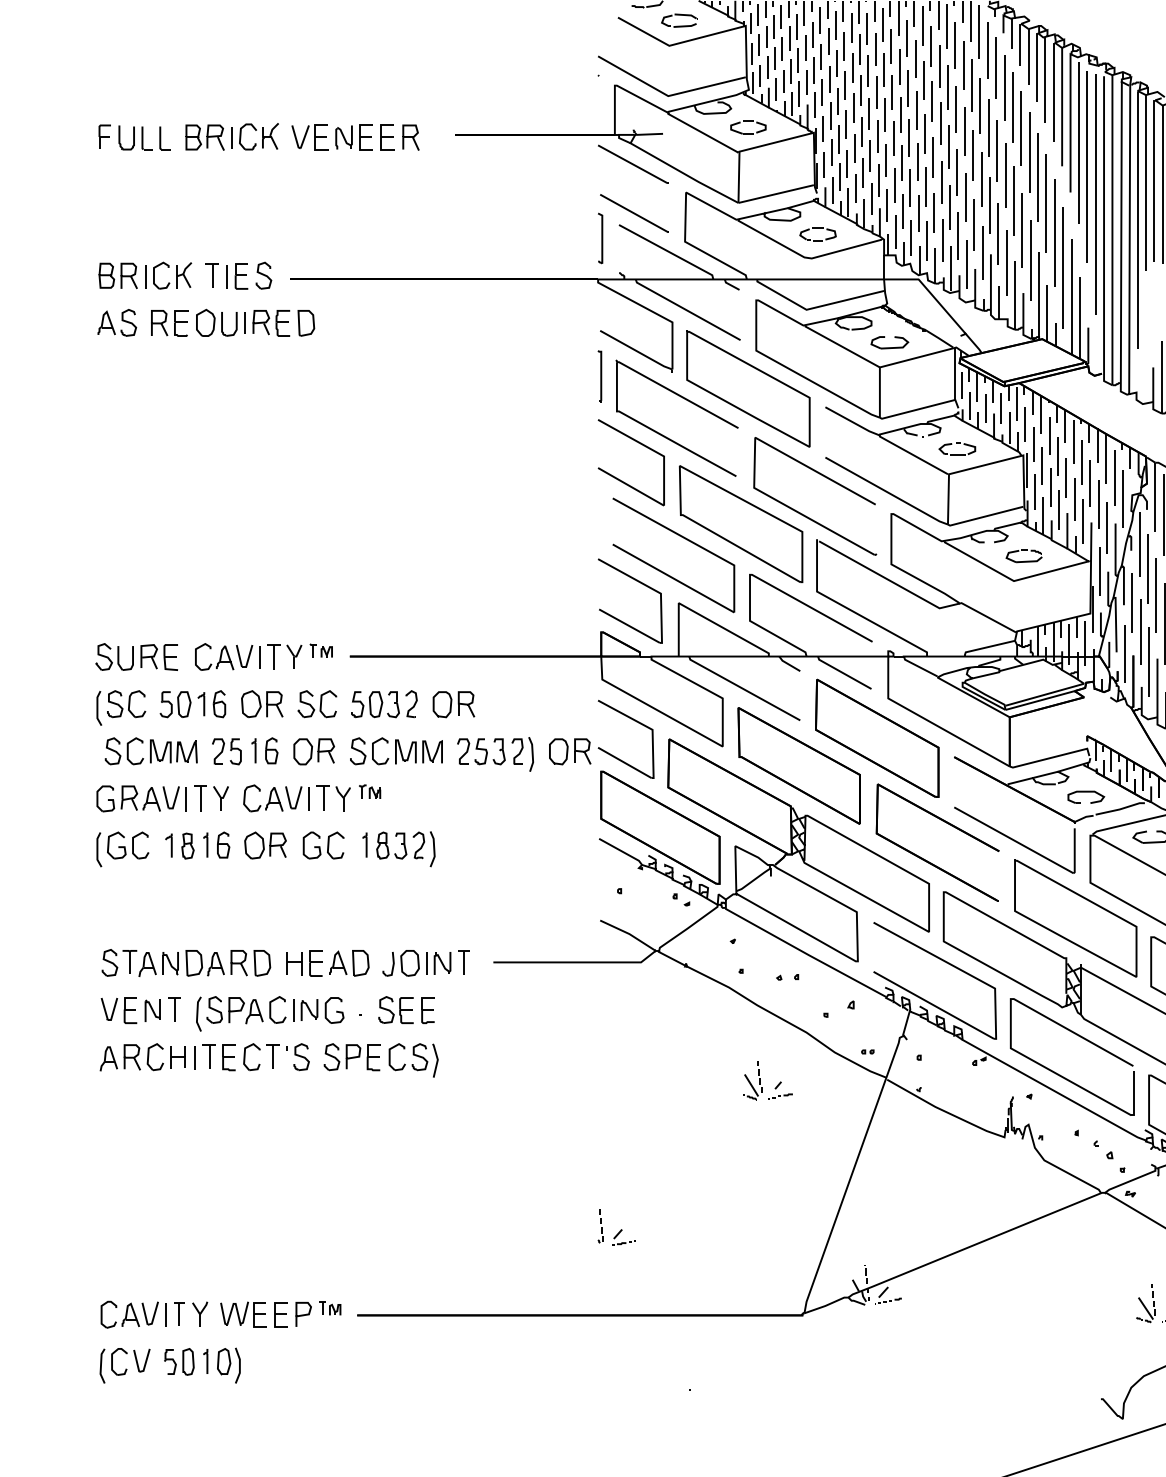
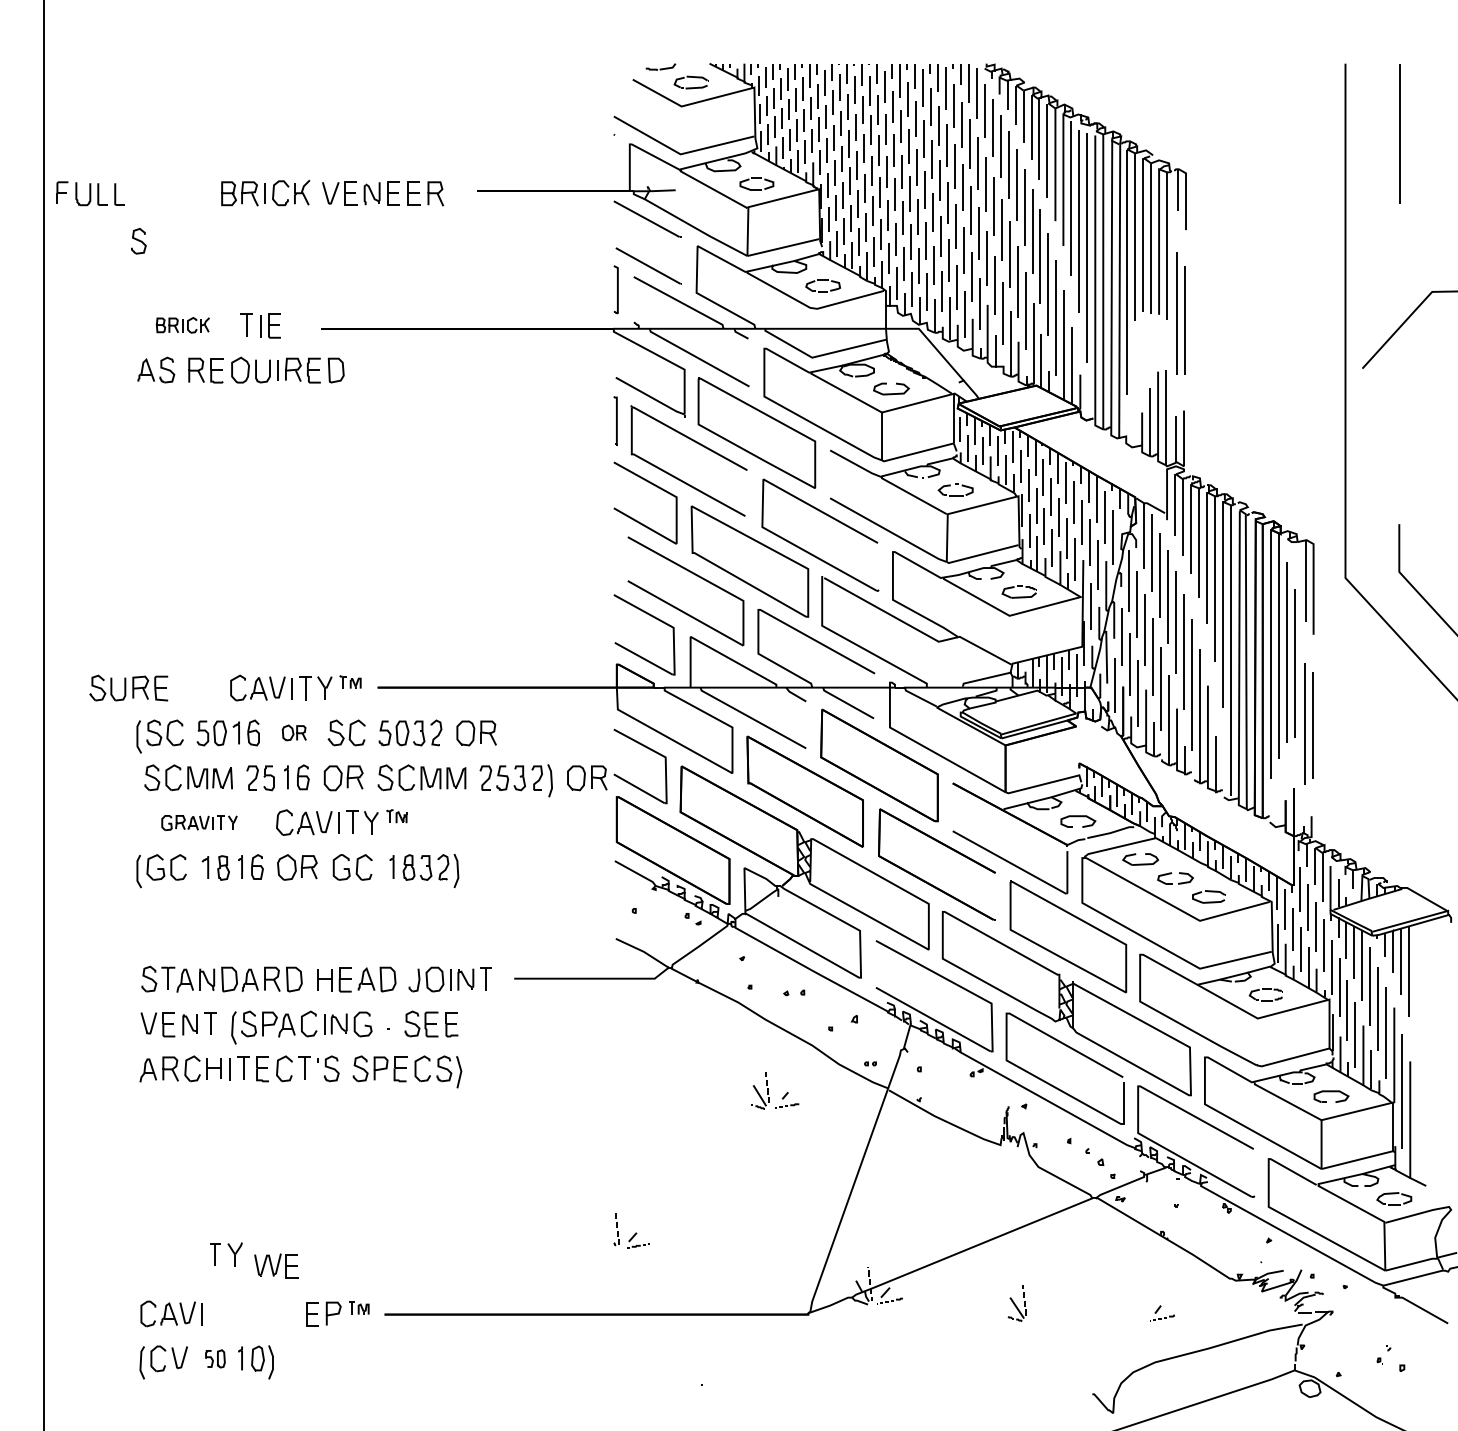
part: (134, 137) -> (90, 193), moved
part: (144, 275) -> (182, 325), size x0.6
part: (263, 275) -> (138, 241), moved
part: (136, 656) -> (128, 687), moved
part: (262, 703) -> (294, 732), size x0.6
part: (162, 798) -> (199, 822), size x0.6
part: (1145, 1303) -> (1016, 1303), moved
part: (197, 1312) -> (232, 1252), moved
part: (243, 1314) -> (276, 1265), moved
part: (178, 1361) -> (214, 1358), size x0.7

